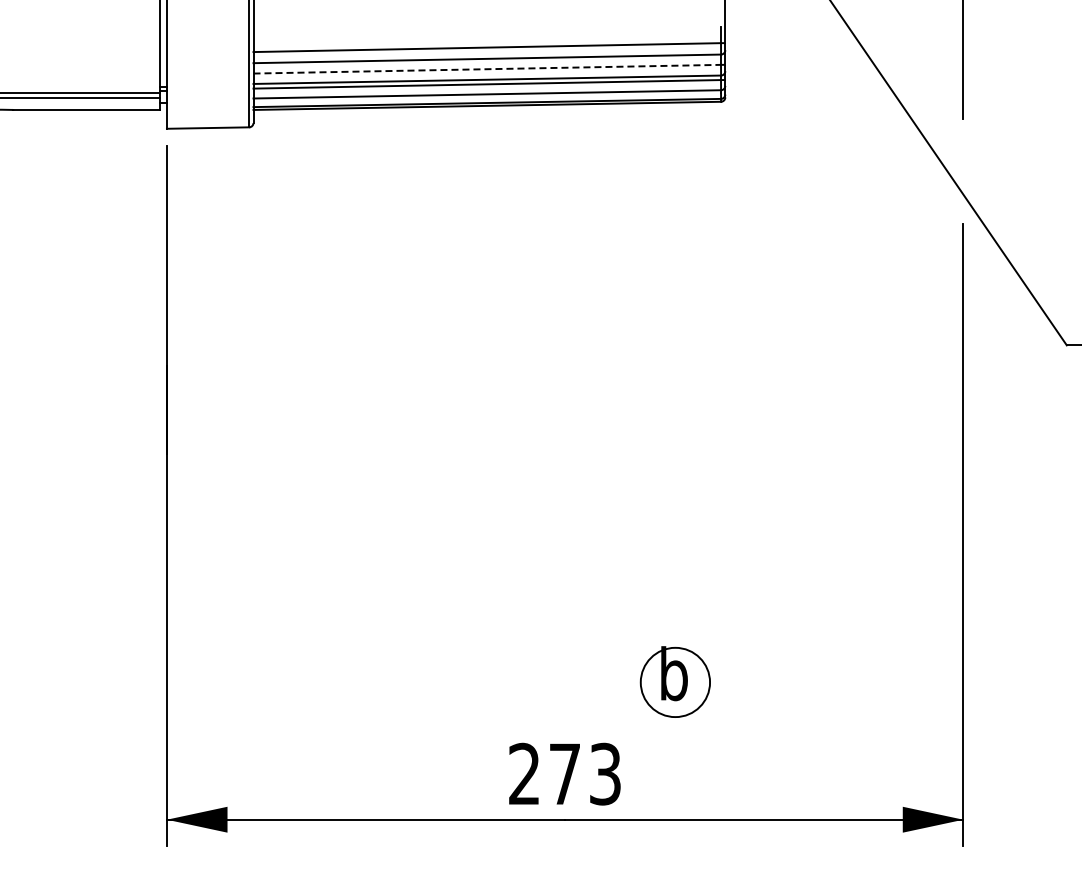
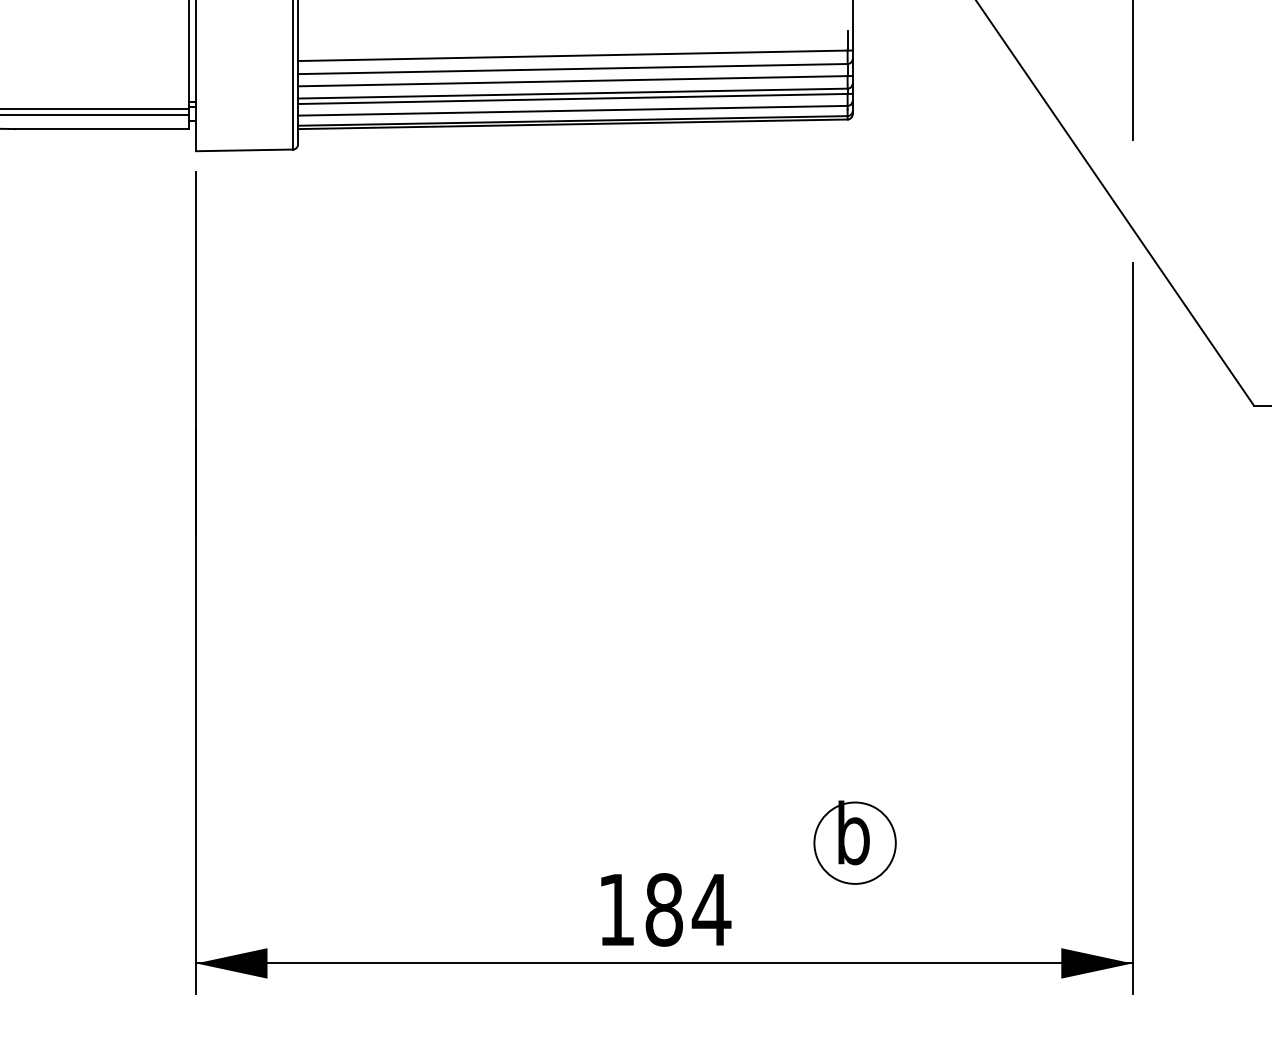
line: (487, 69) -> (573, 81), dashed -> solid
part: (674, 681) -> (854, 842), moved
text: (565, 773) -> (664, 909), 273 -> 184

